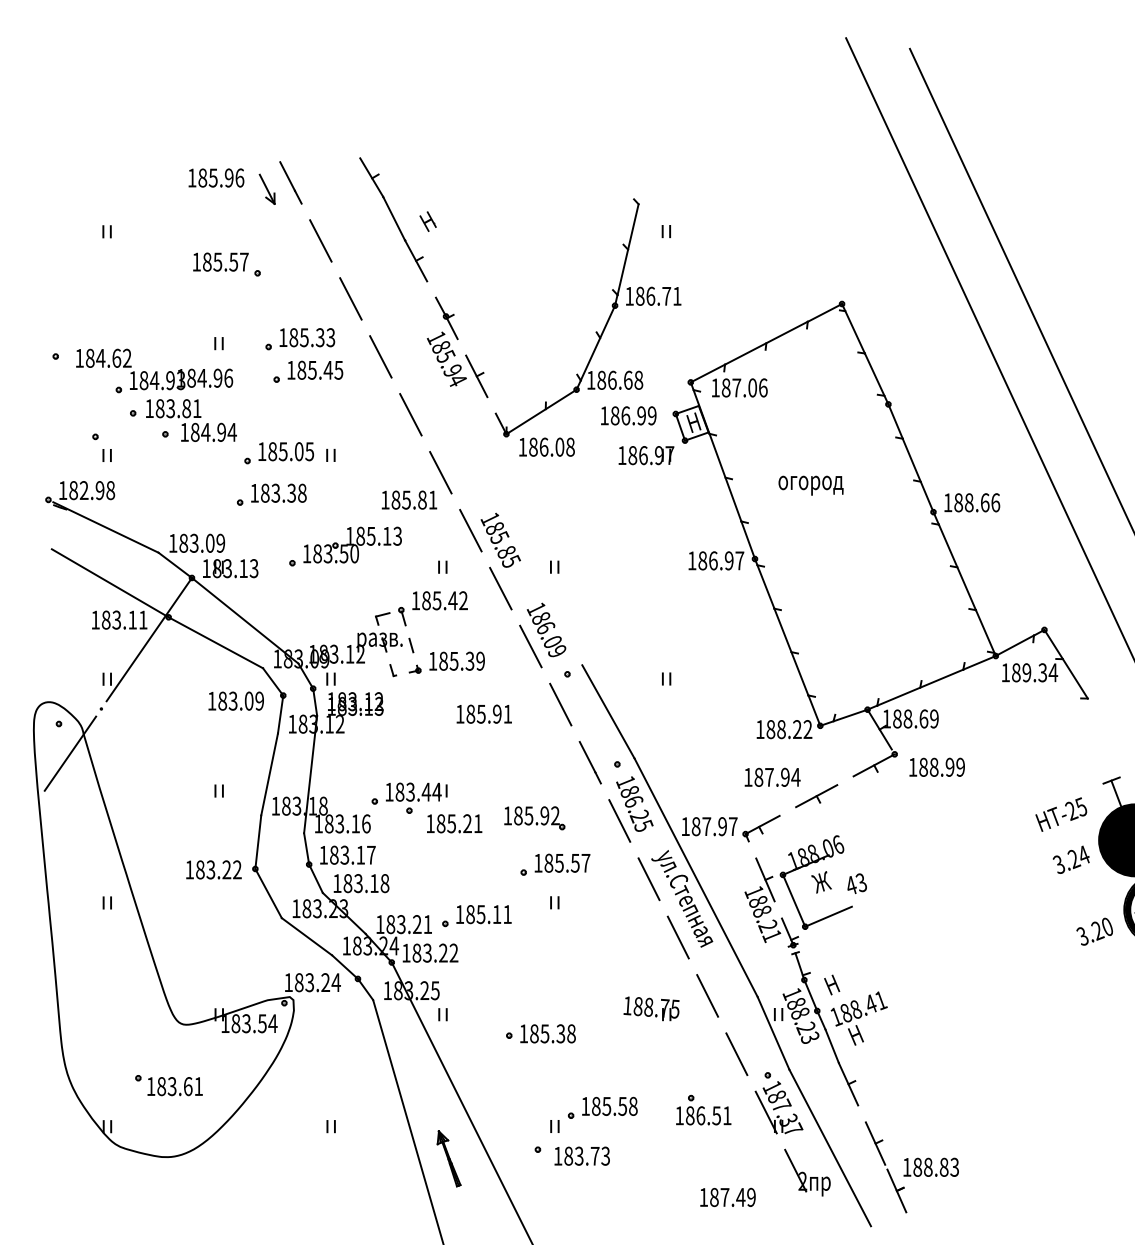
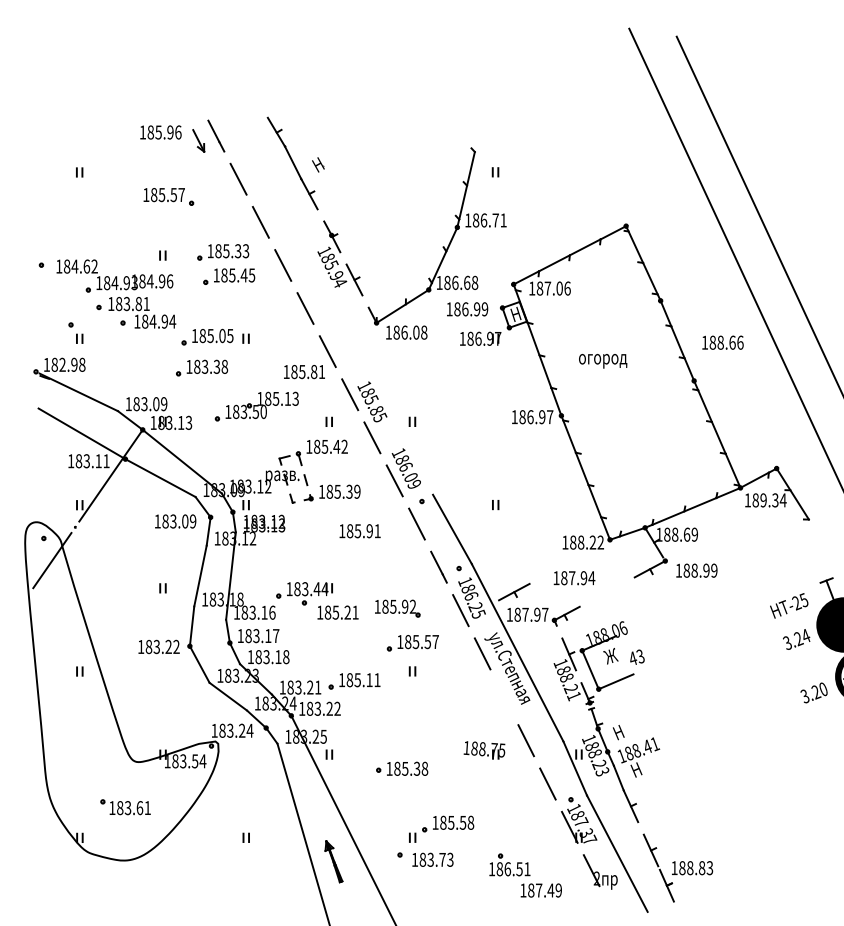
text: (972, 502) -> (723, 342), moved
part: (816, 796) -> (514, 592), moved
line: (677, 937) -> (503, 697), removed
part: (703, 1109) -> (509, 864), moved

